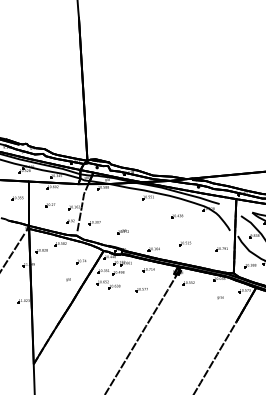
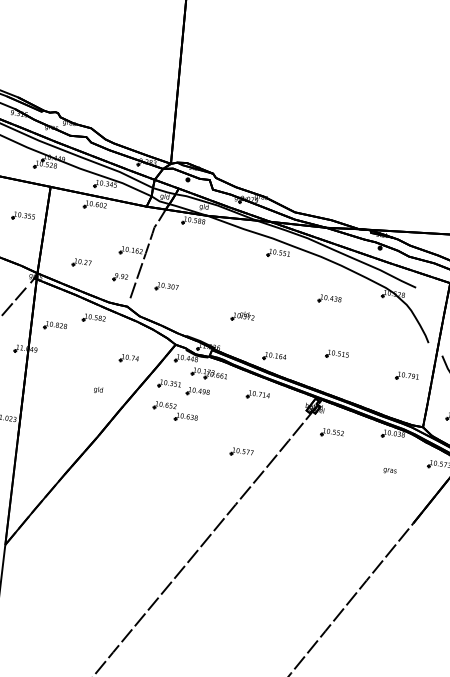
part: (50, 205) -> (81, 263), moved
part: (122, 231) -> (241, 315), moved
part: (141, 290) -> (240, 453), moved

